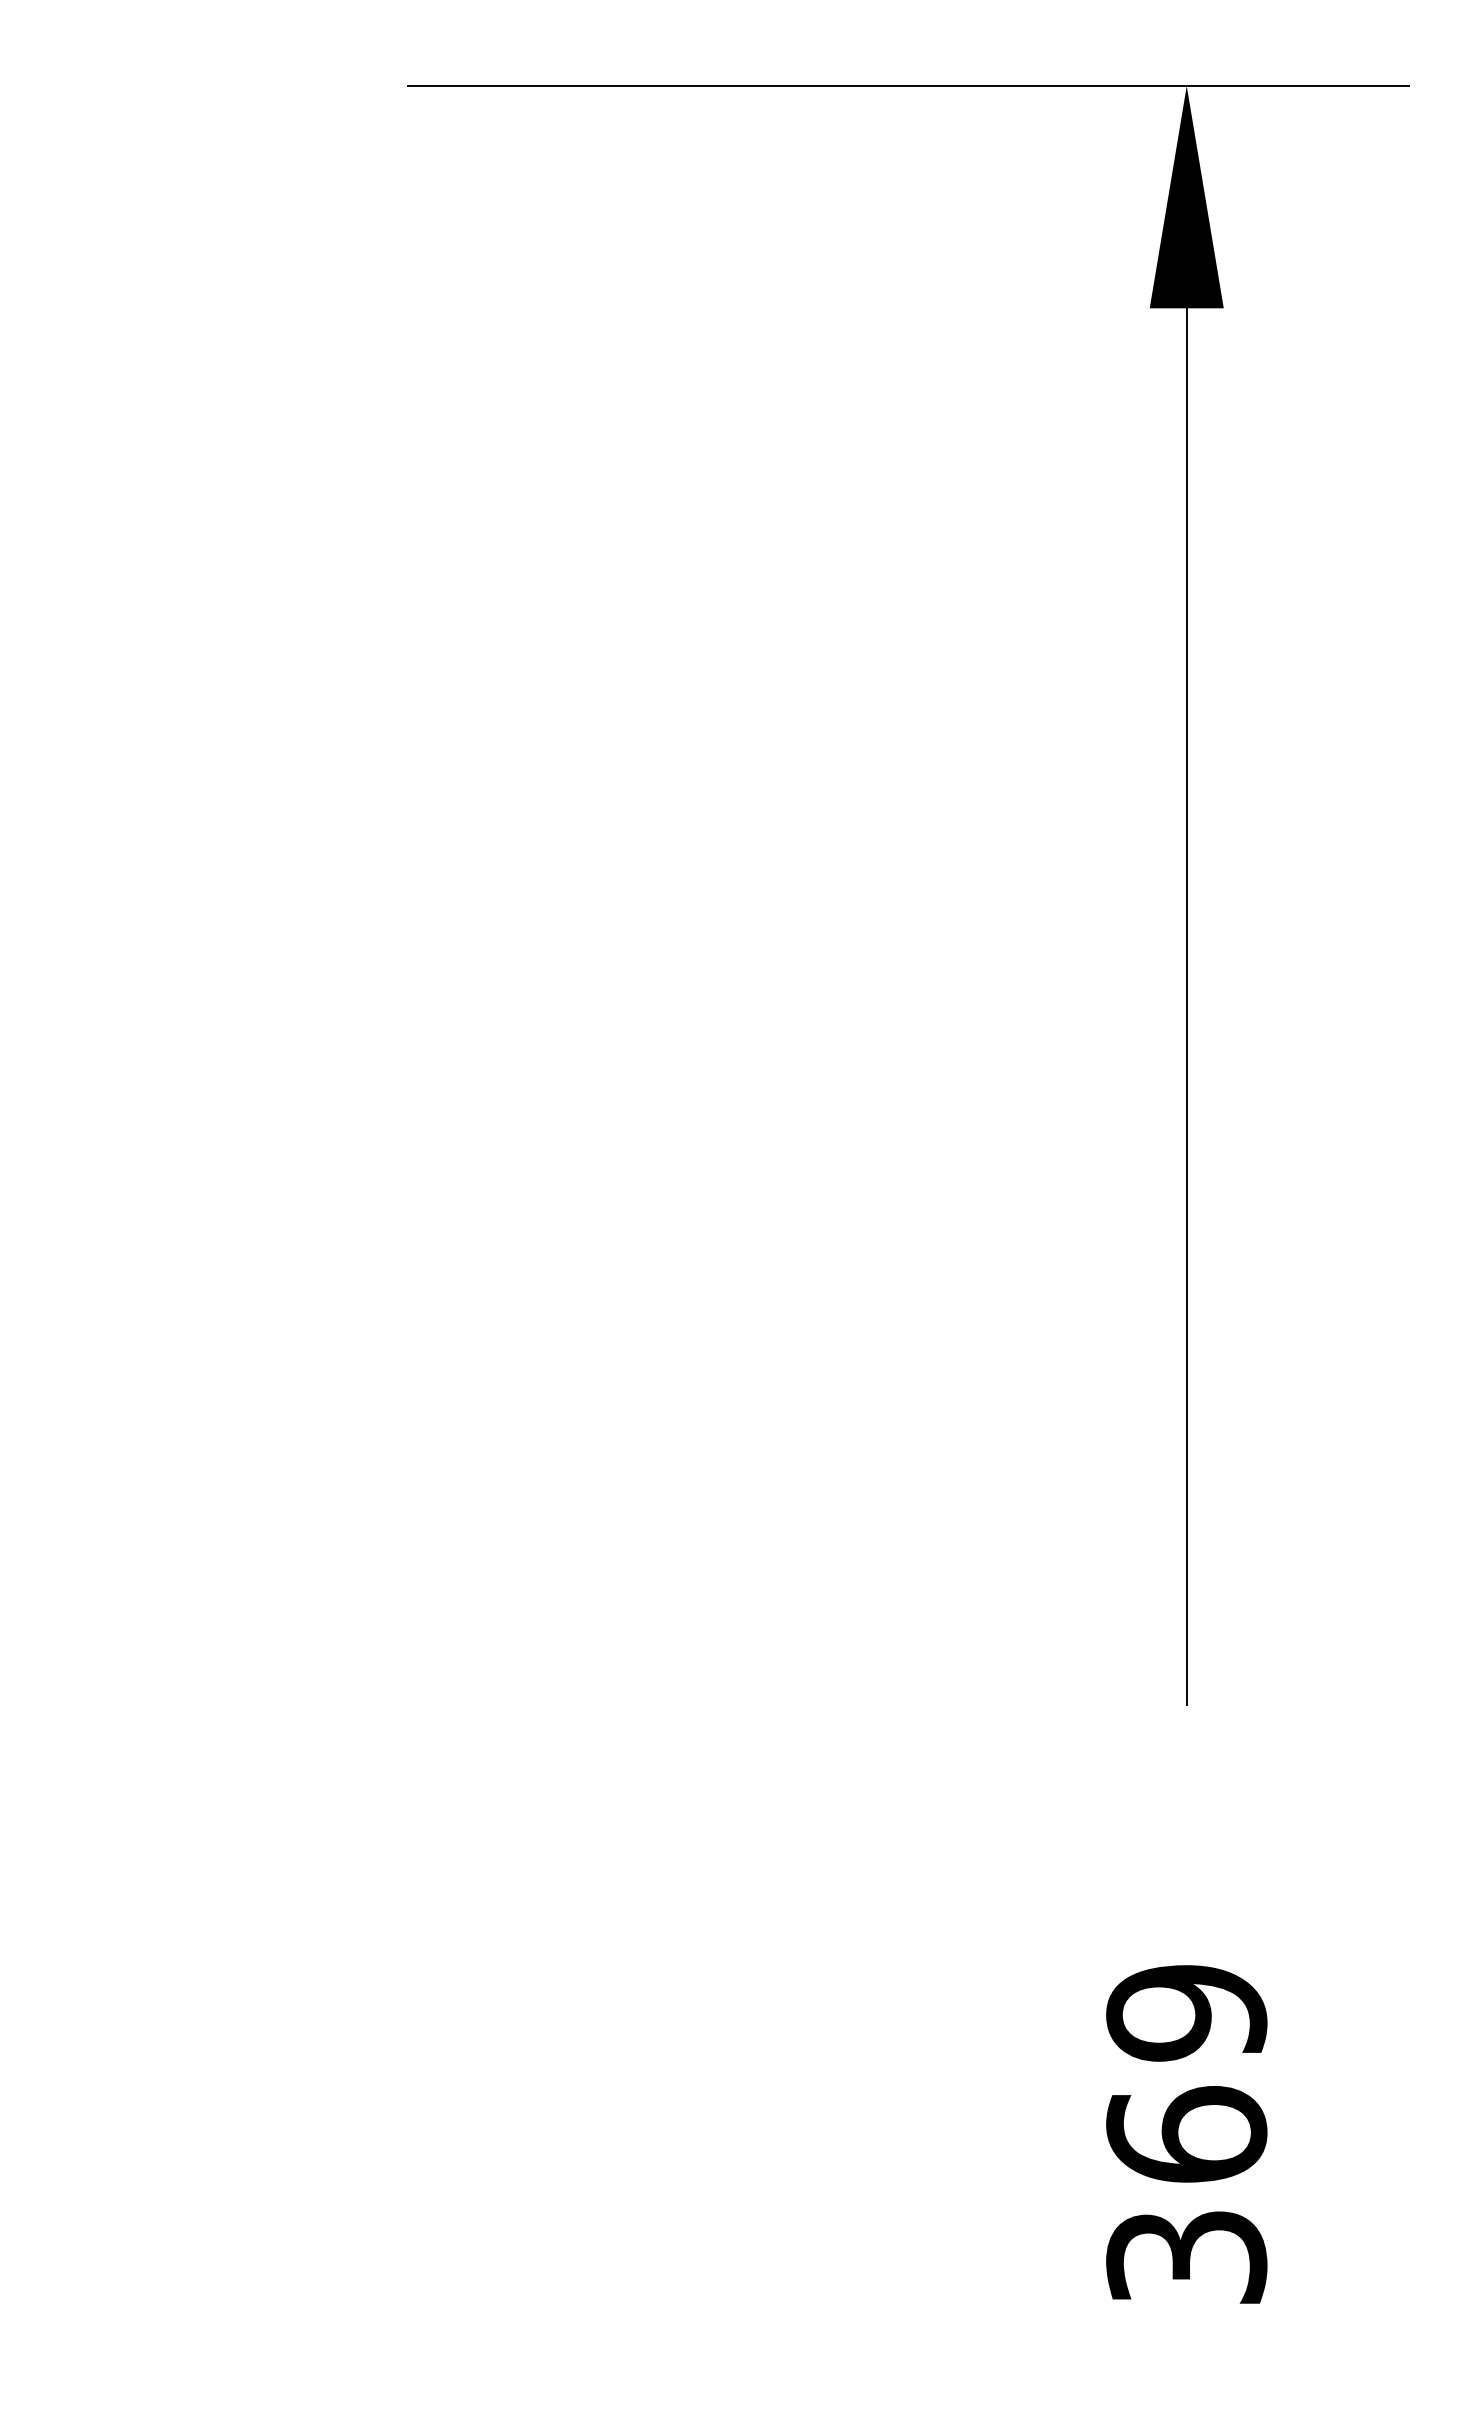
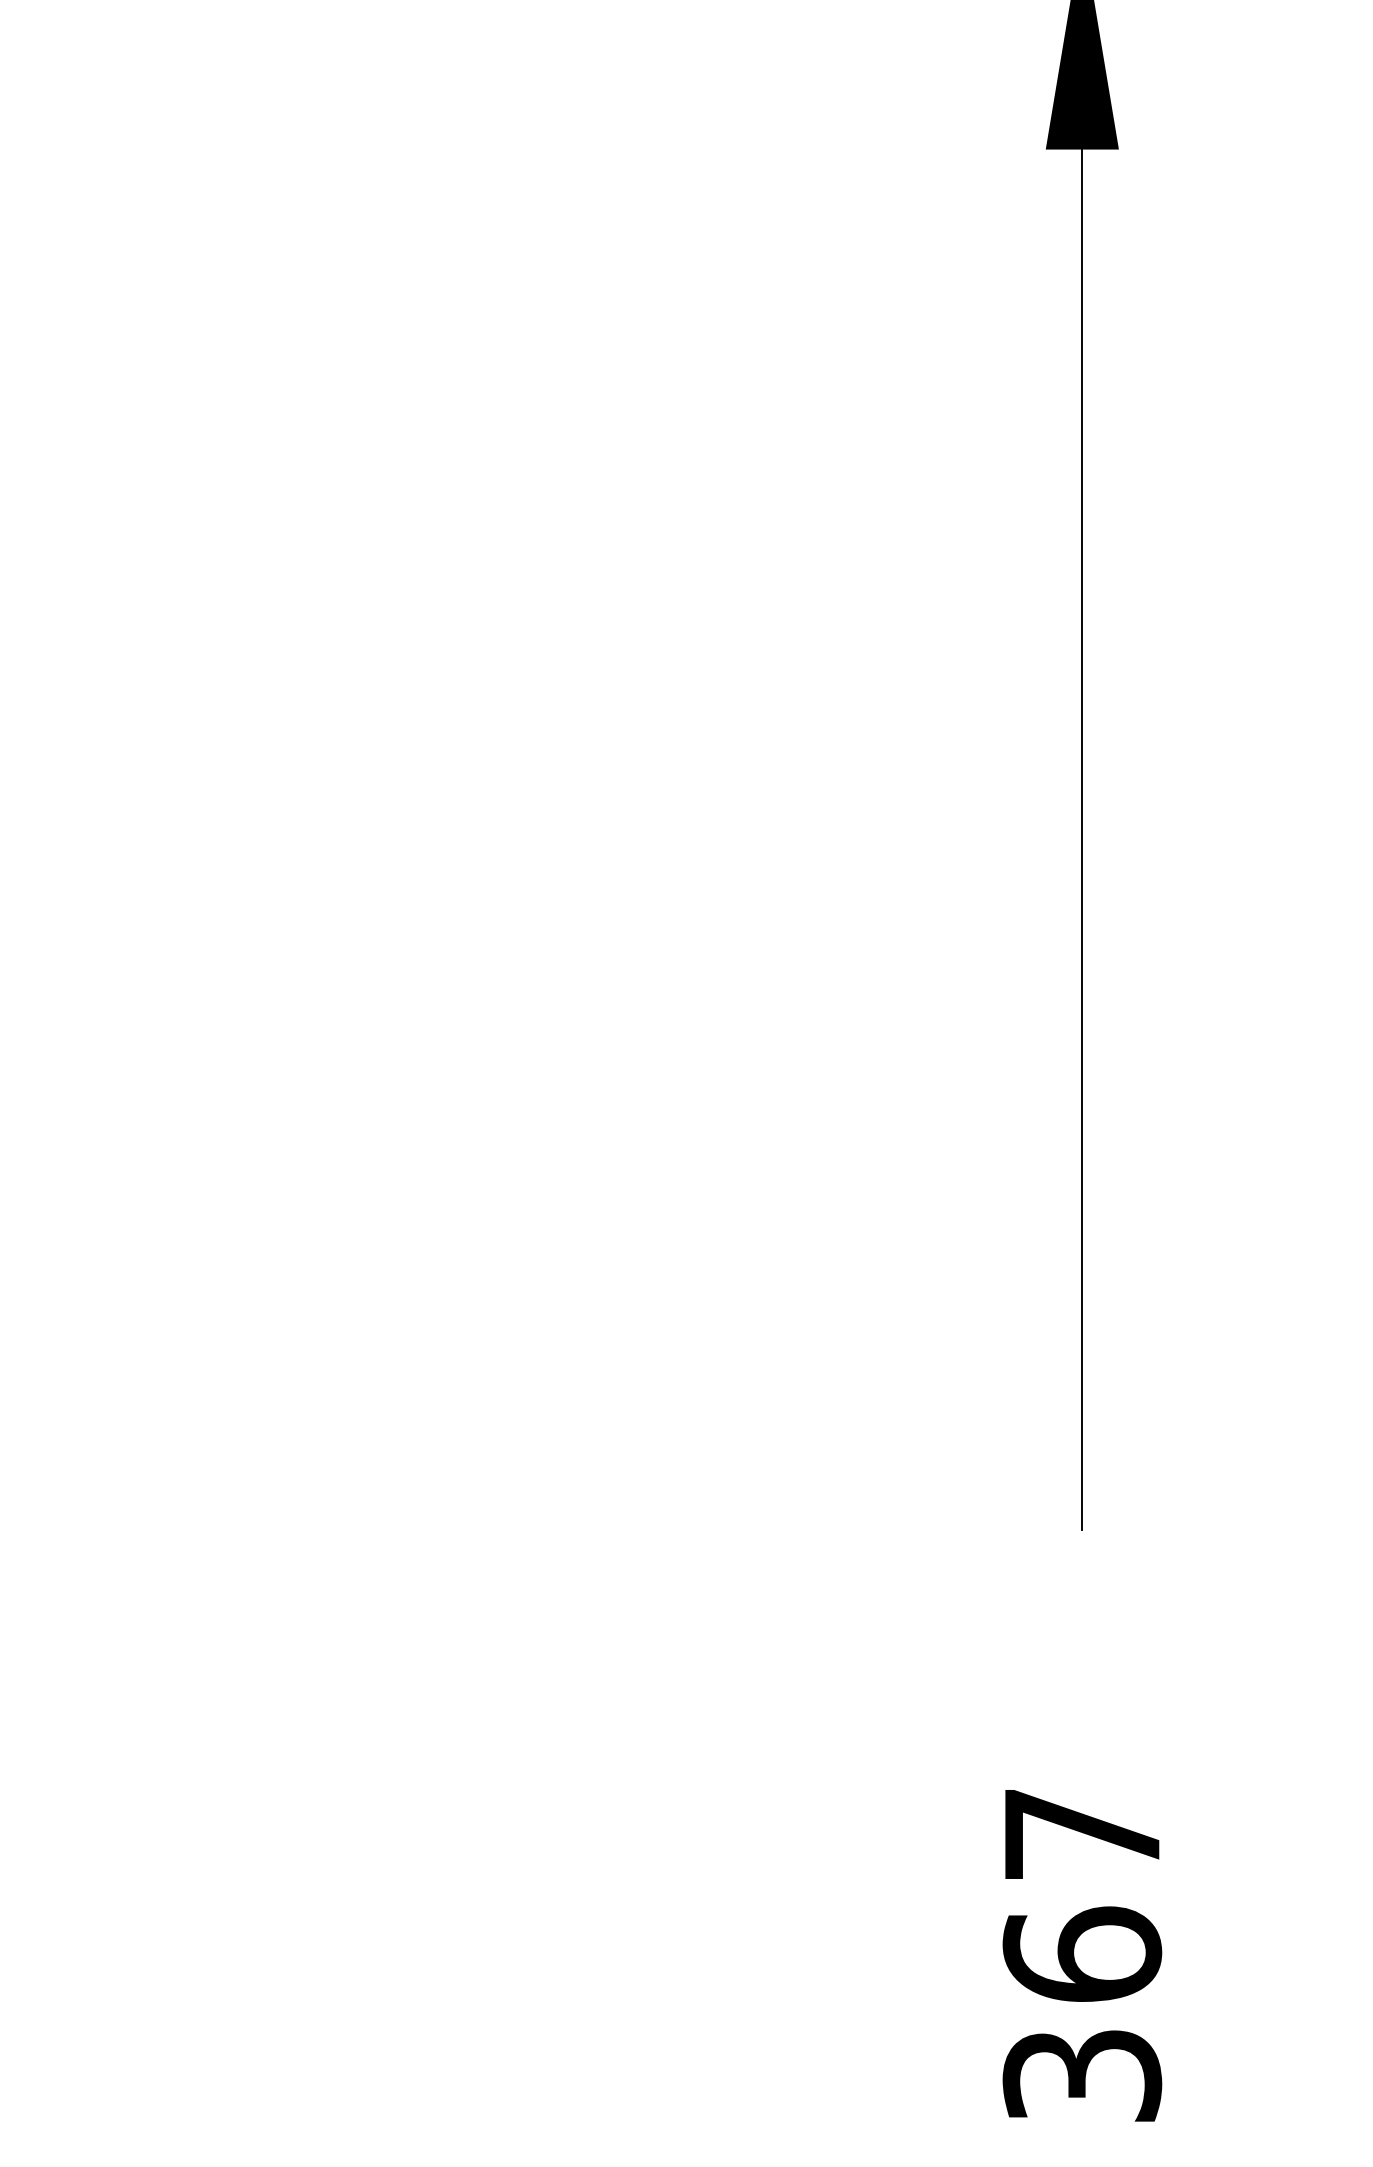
text: (1186, 2013) -> (1082, 1834), 369 -> 367

